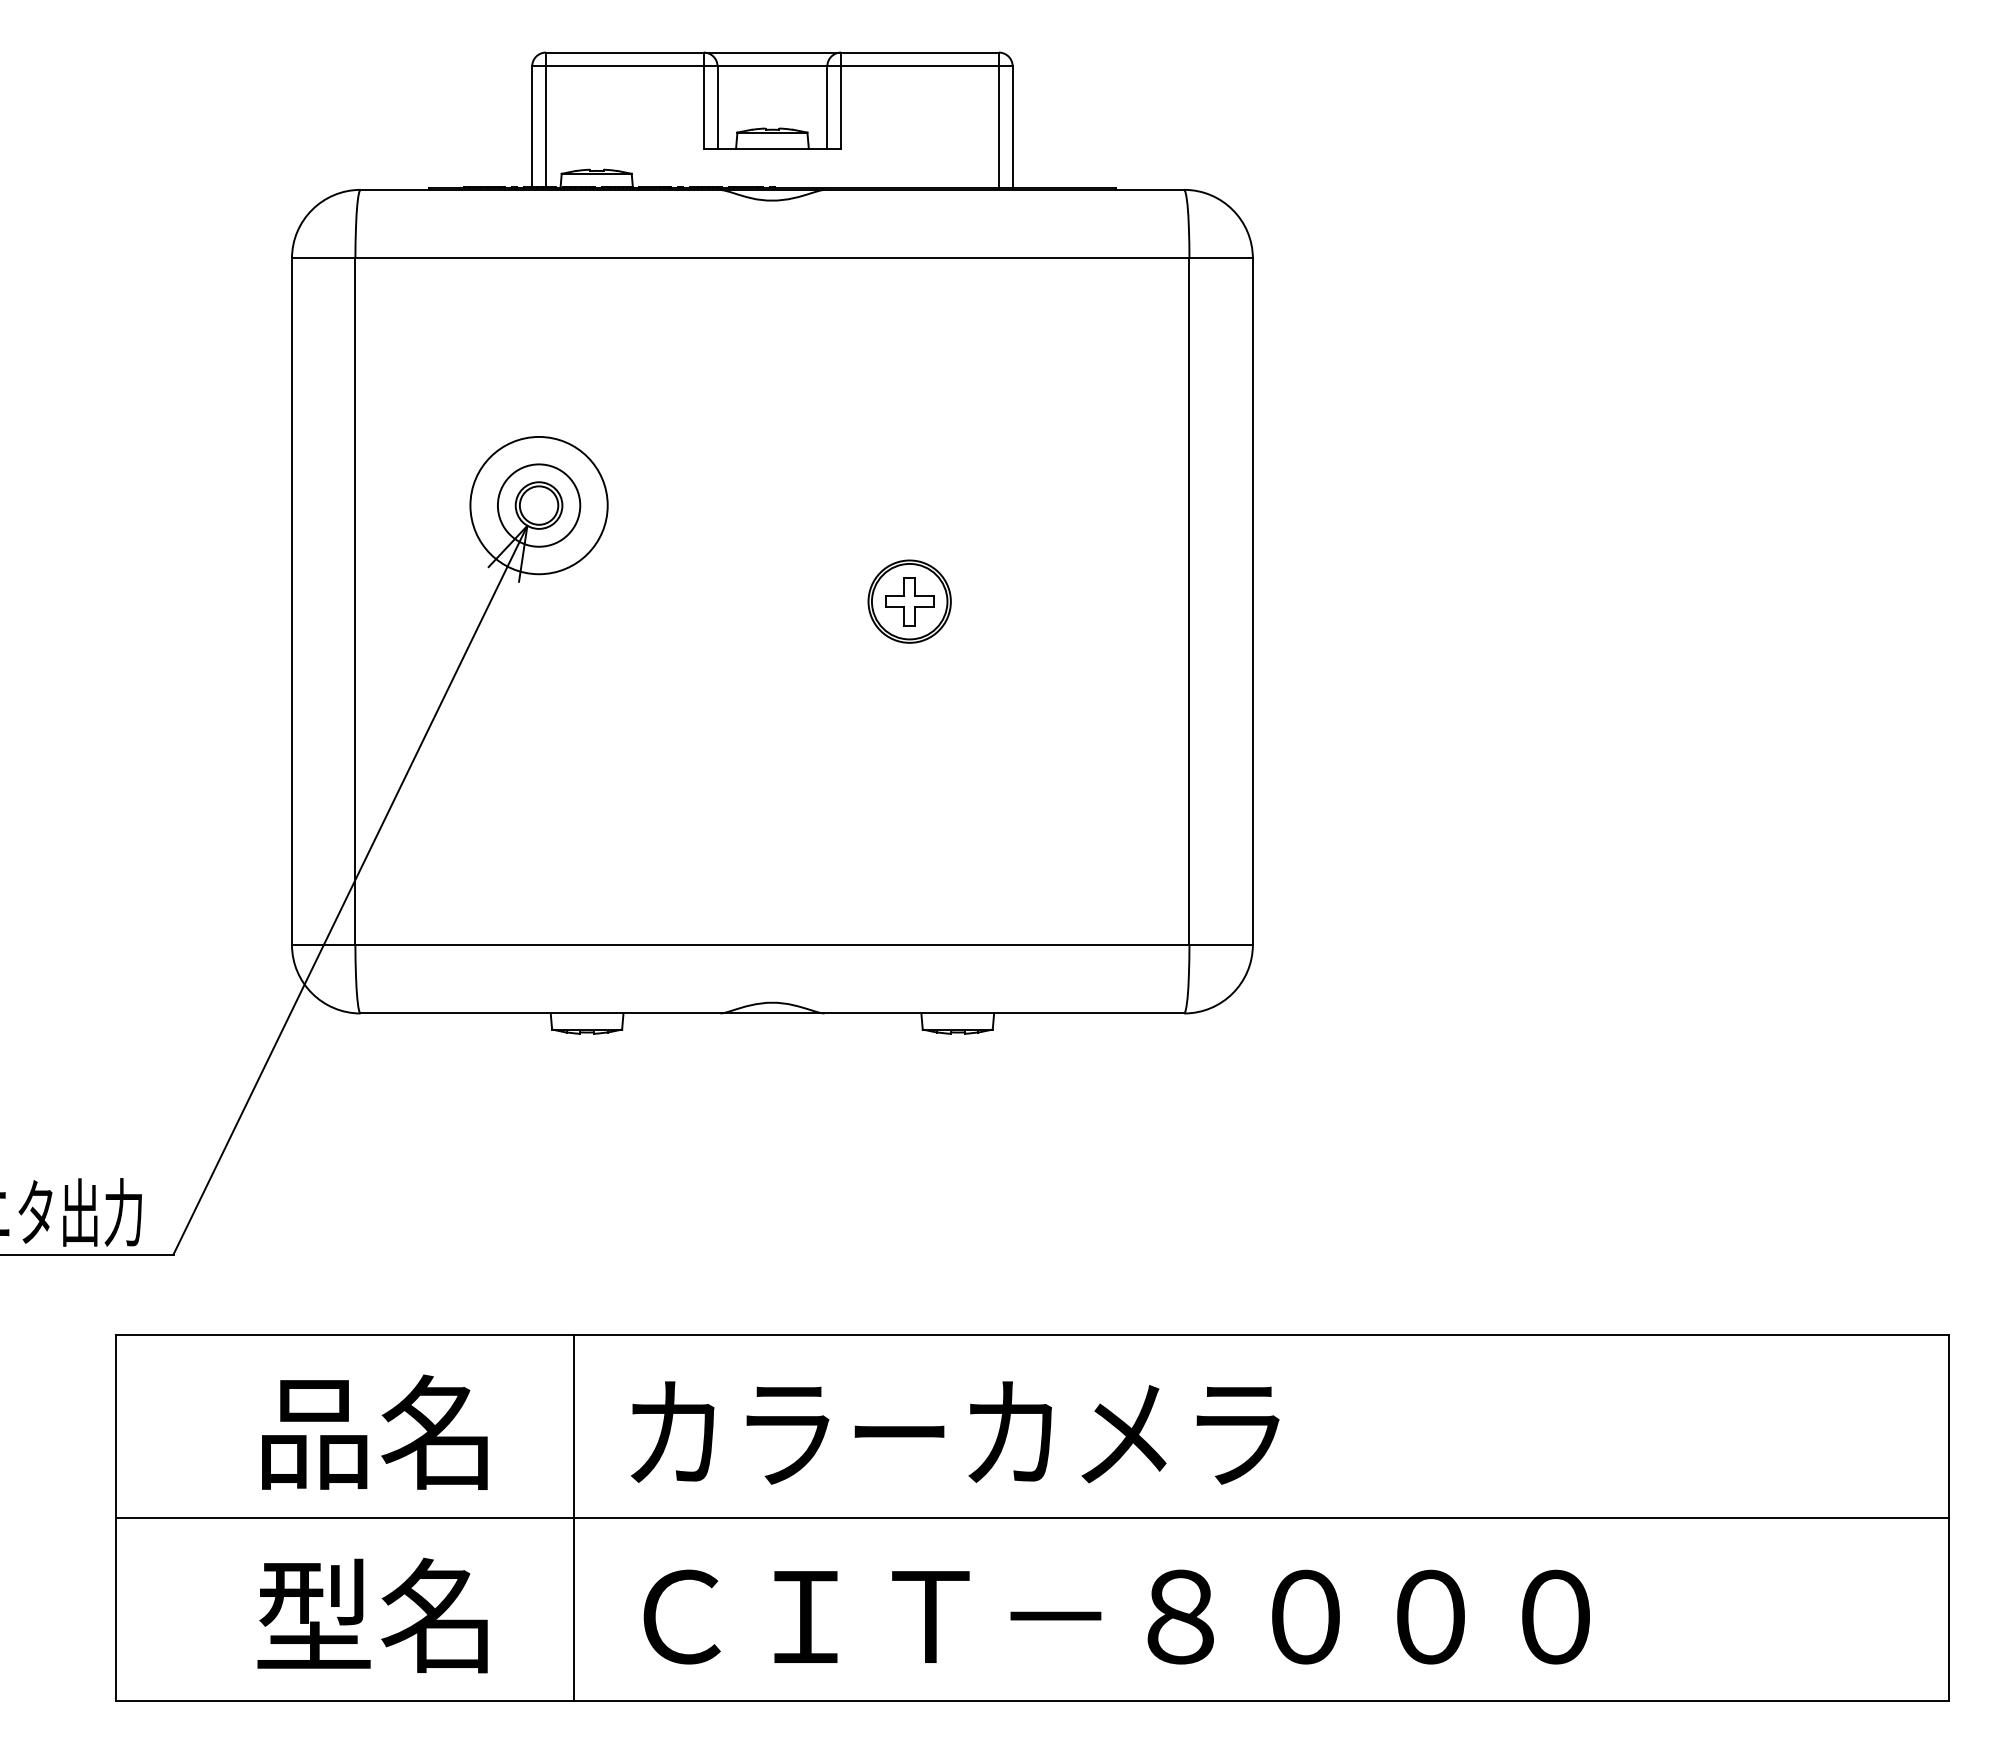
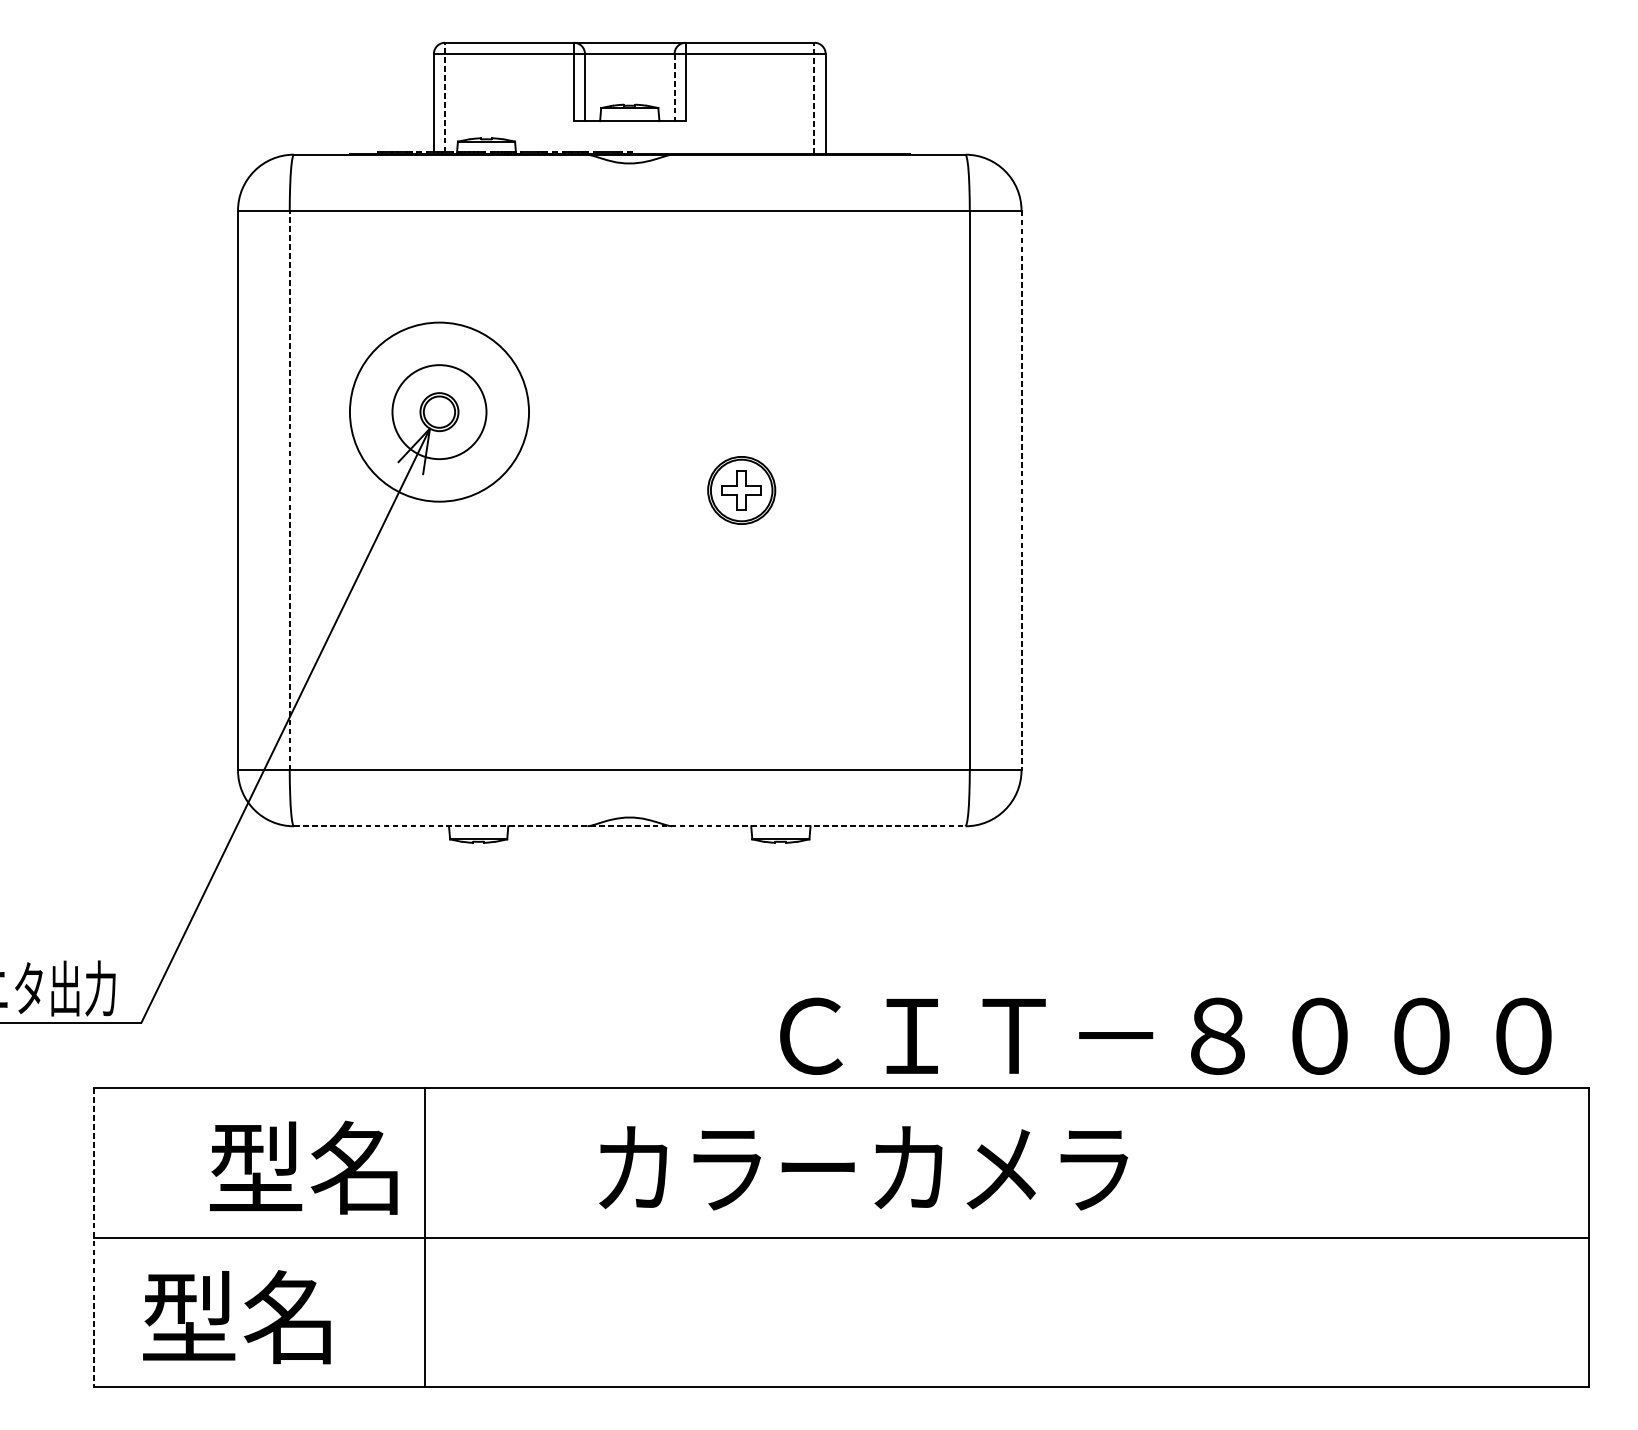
line: (827, 108) -> (674, 88), solid -> dashed
line: (545, 119) -> (444, 97), solid -> dashed
line: (998, 120) -> (814, 98), solid -> dashed
circle: (538, 505) -> (439, 412), size x1.4
circle: (538, 505) -> (439, 412), size x1.6
line: (355, 601) -> (289, 490), solid -> dashed
line: (1252, 602) -> (1021, 491), solid -> dashed
line: (772, 1013) -> (629, 826), solid -> dashed
text: (313, 1432) -> (255, 1167), 品名 -> 型名
text: (954, 1432) -> (863, 1167), moved
line: (573, 1517) -> (424, 1237), moved
line: (115, 1518) -> (94, 1238), solid -> dashed
text: (372, 1615) -> (236, 1317), moved
text: (1116, 1616) -> (1165, 1035), moved

